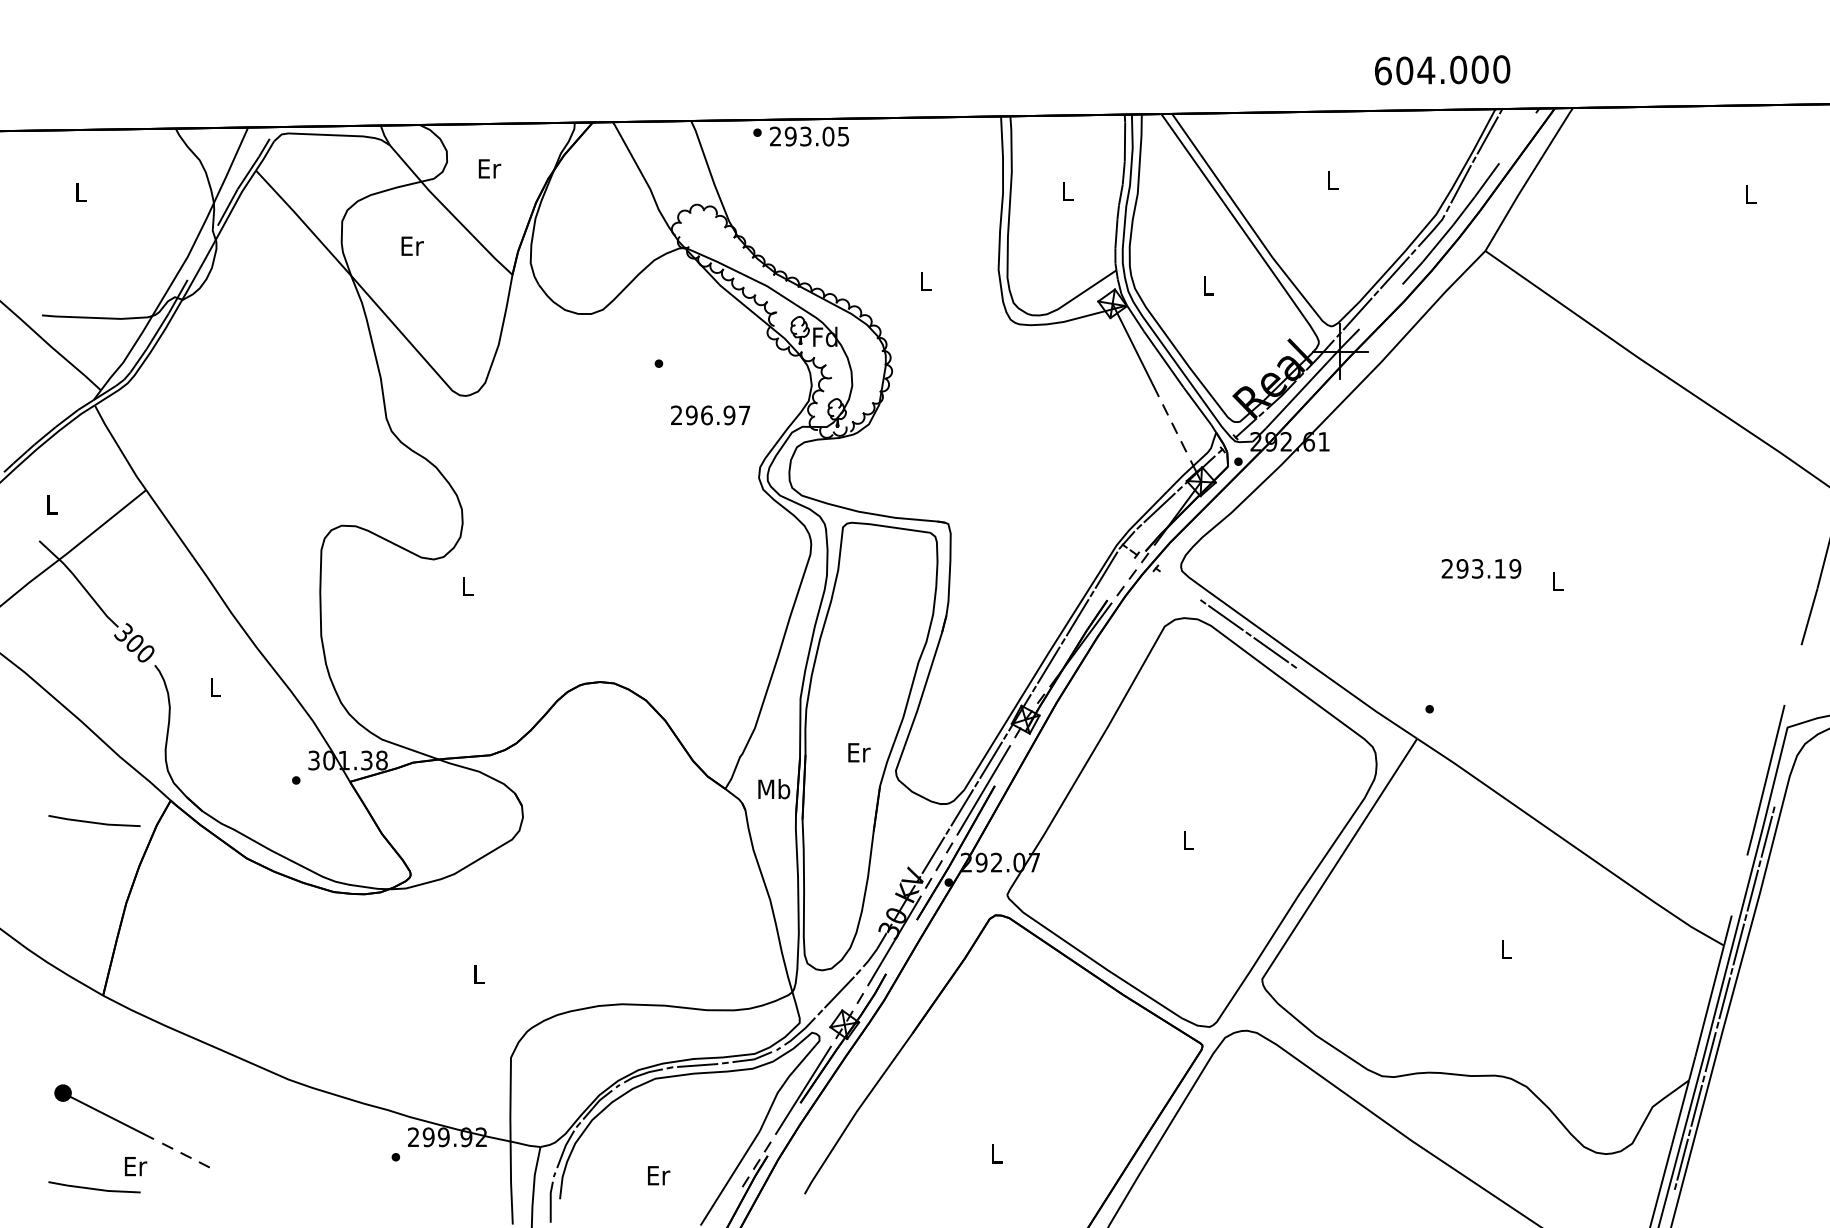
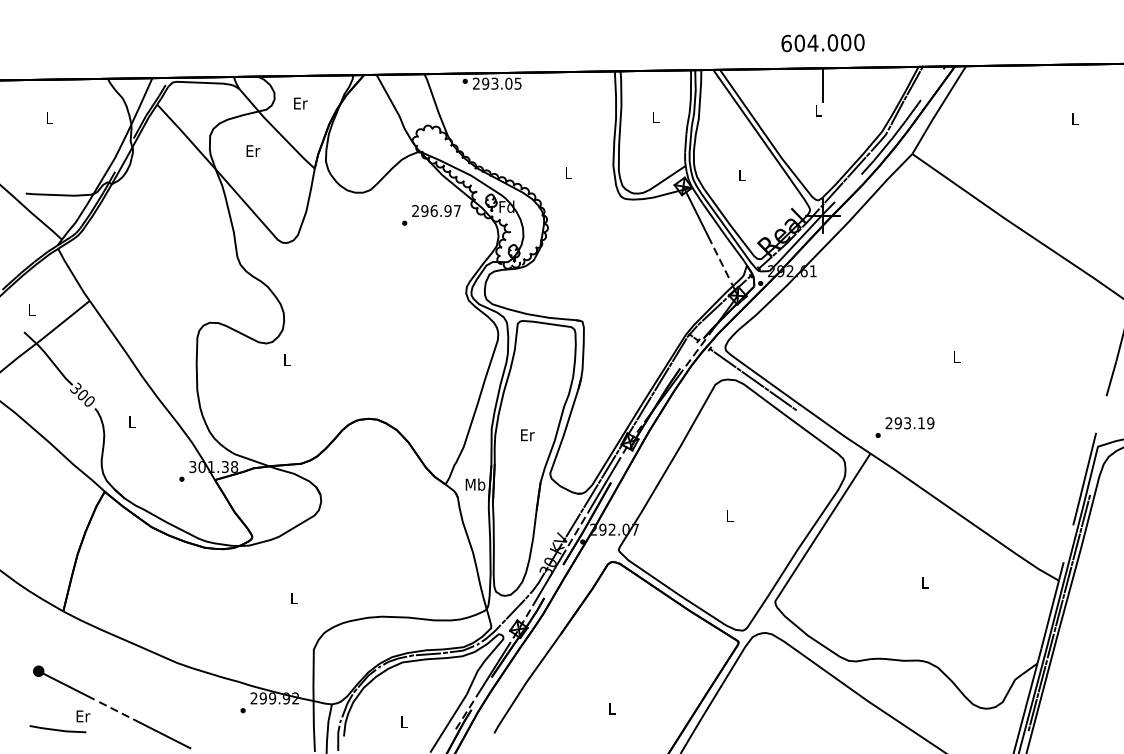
text: (1441, 69) -> (822, 42), moved
line: (1340, 139) -> (823, 85), added
text: (710, 416) -> (436, 211), moved
text: (1480, 569) -> (909, 423), moved
line: (1179, 585) -> (724, 359), added
text: (858, 753) -> (527, 435), moved
line: (93, 821) -> (57, 504), removed
text: (658, 1174) -> (404, 721), Er -> L
line: (262, 1194) -> (161, 733), added

